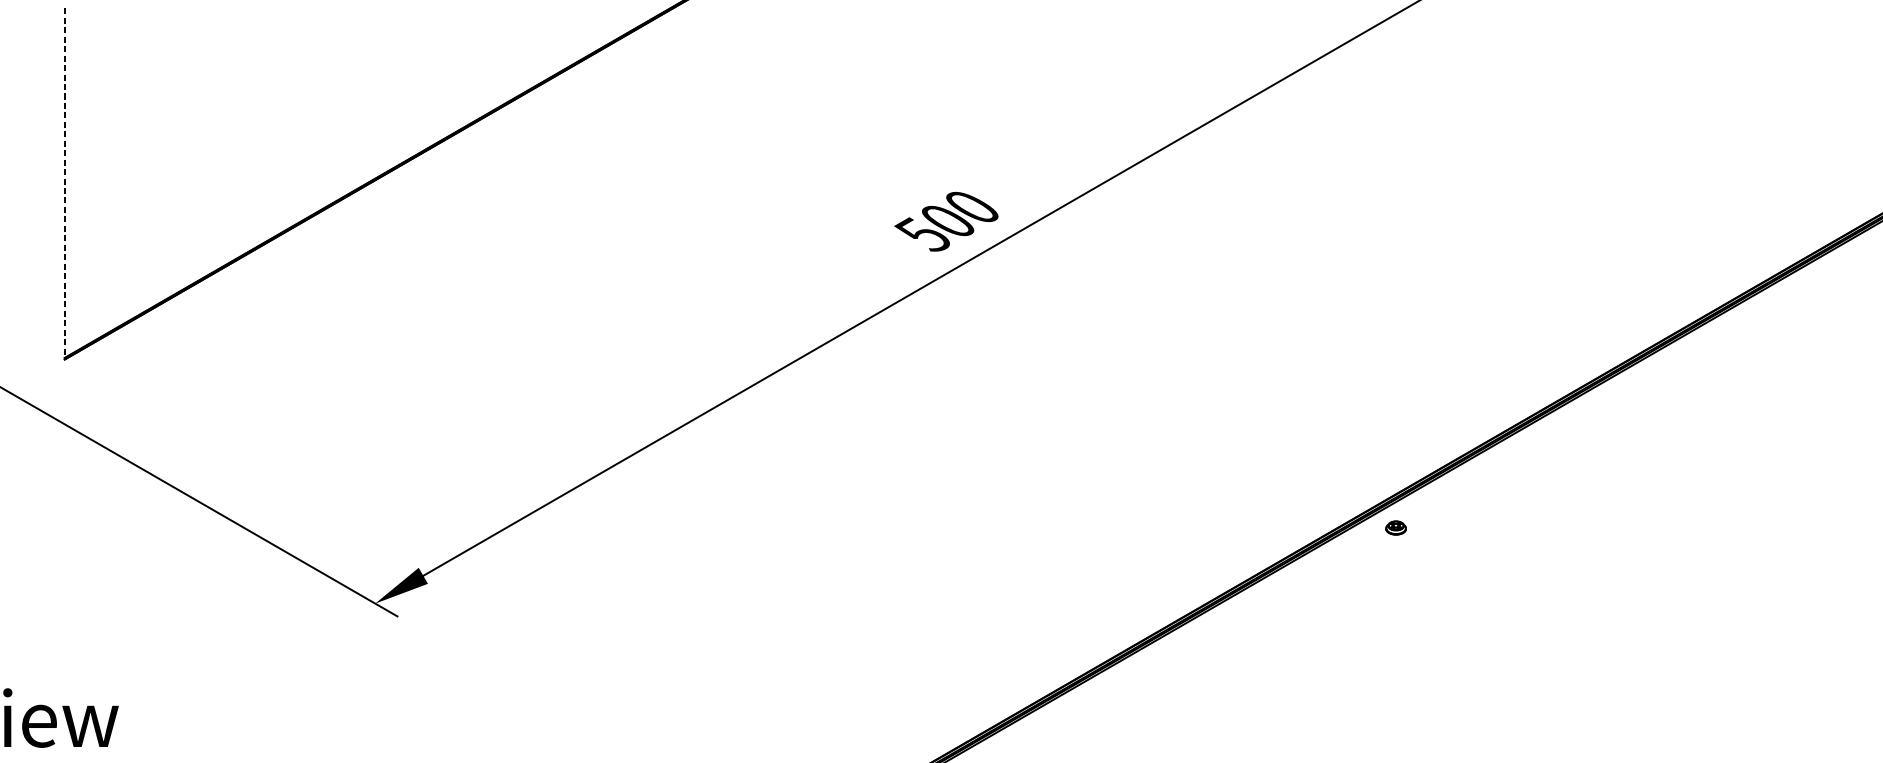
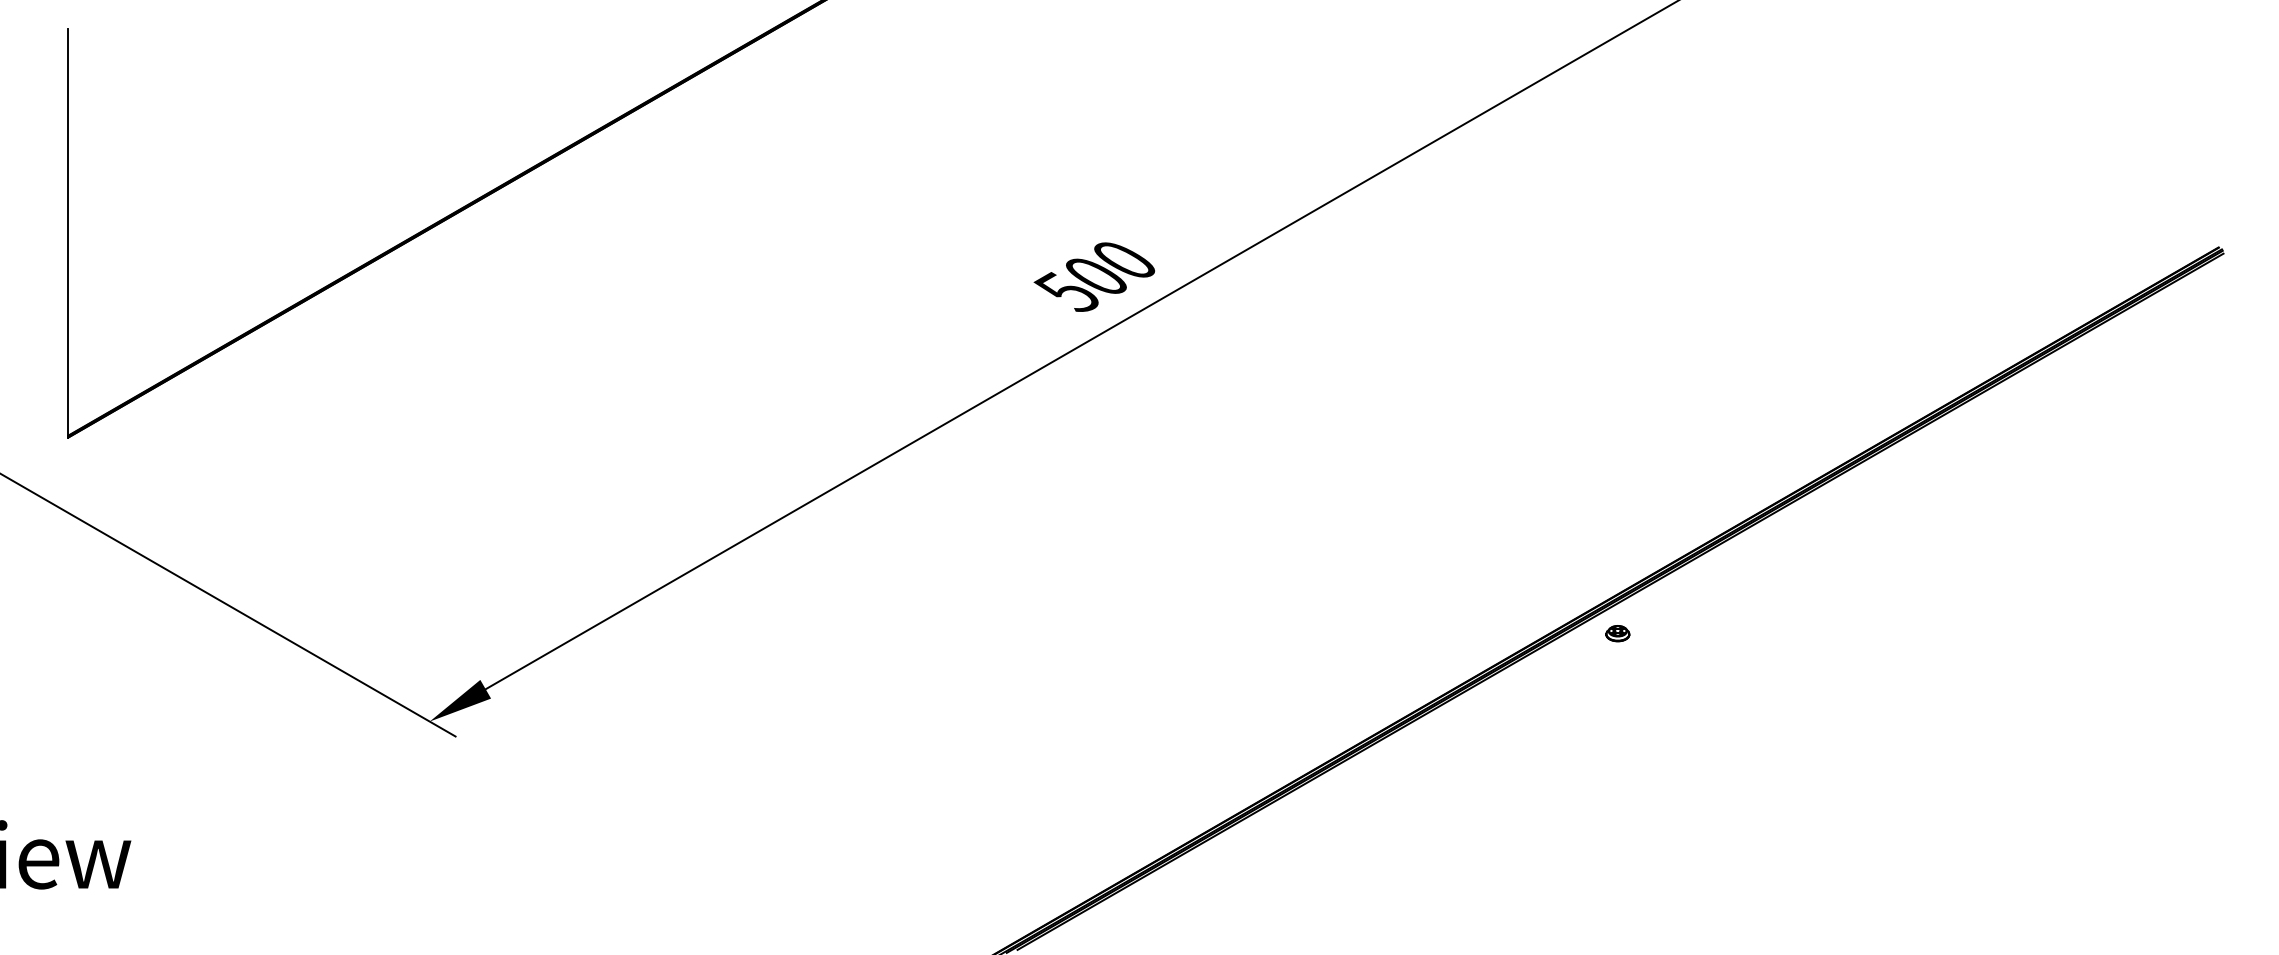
line: (64, 184) -> (68, 233), dashed -> solid

